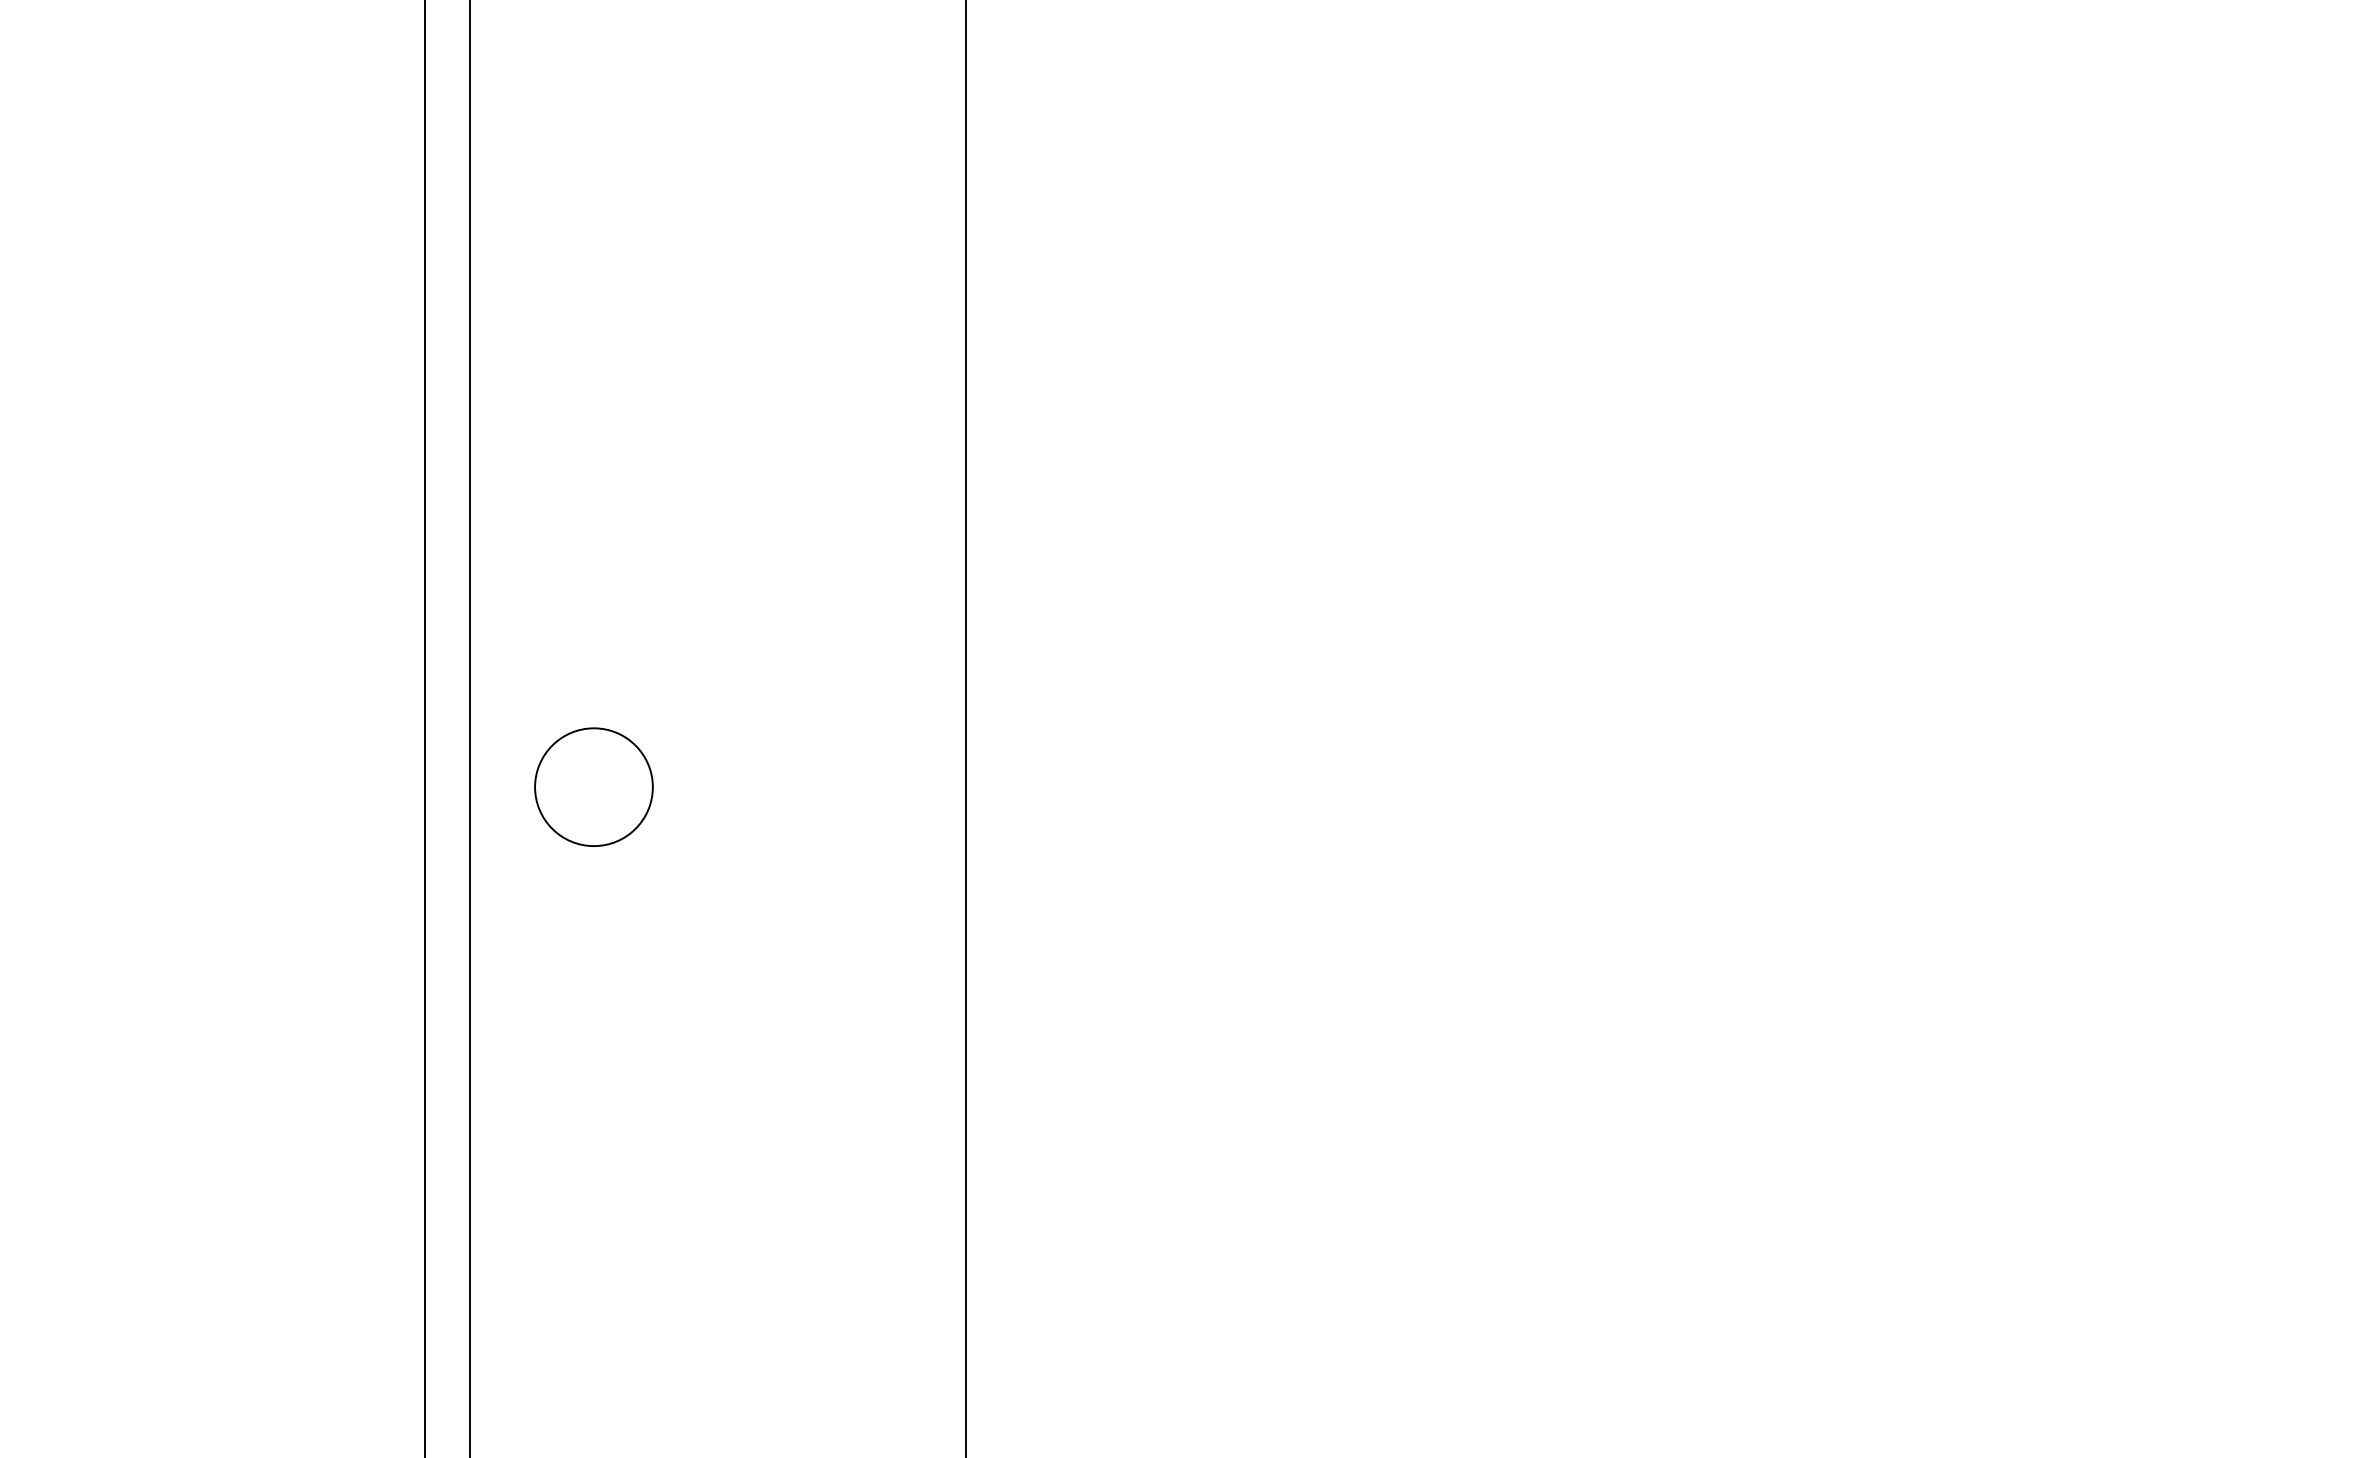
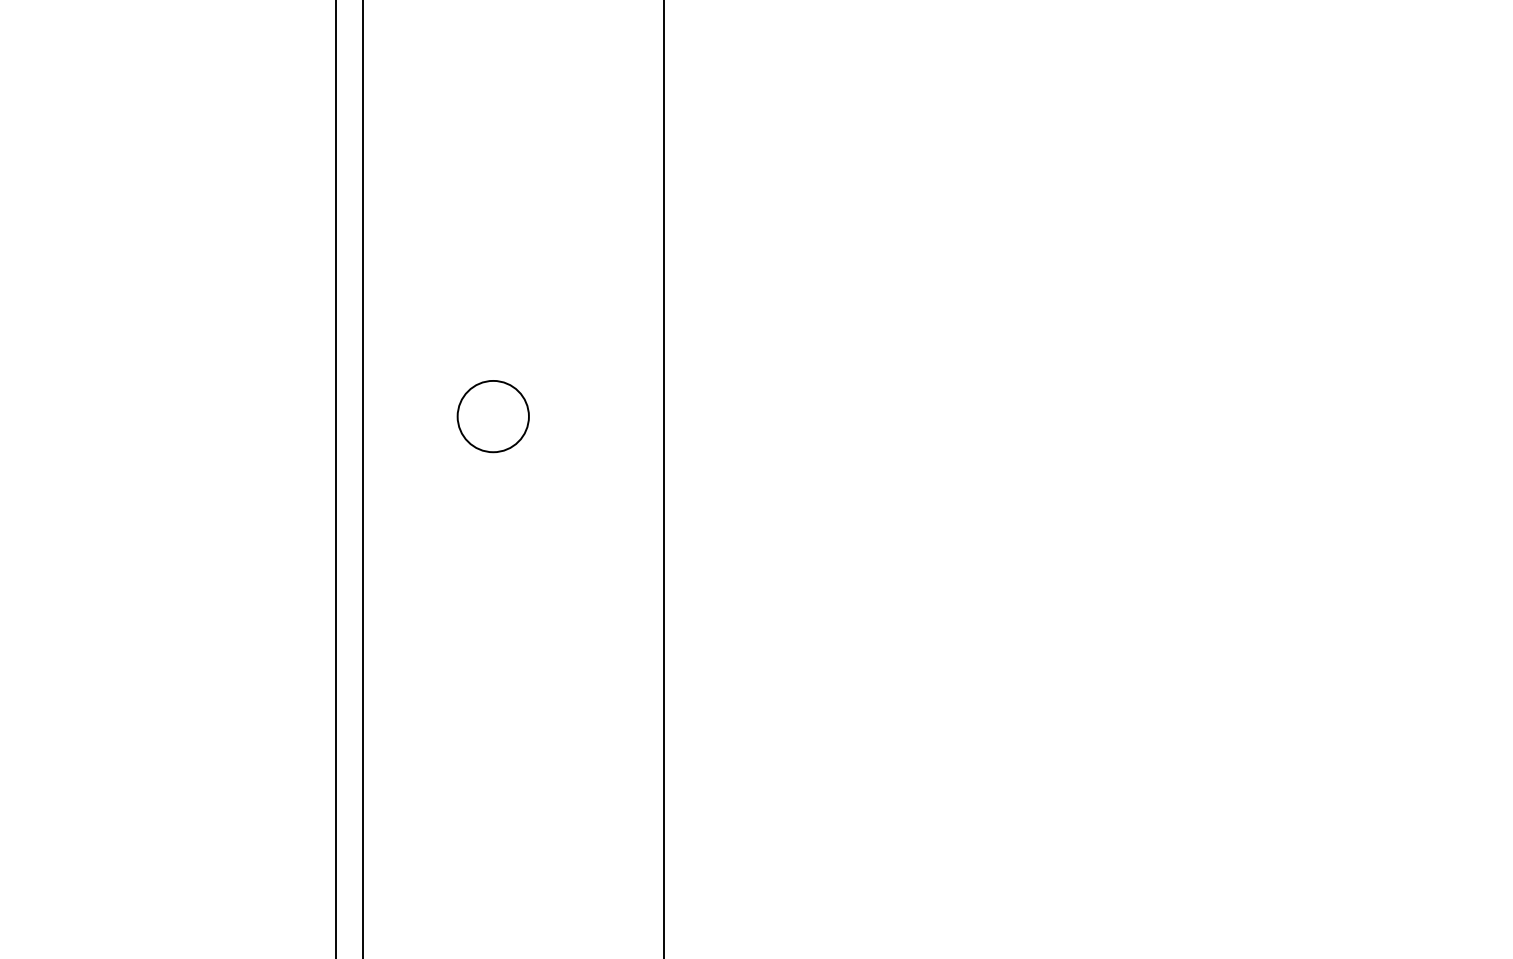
circle: (592, 787) -> (492, 416), moved

